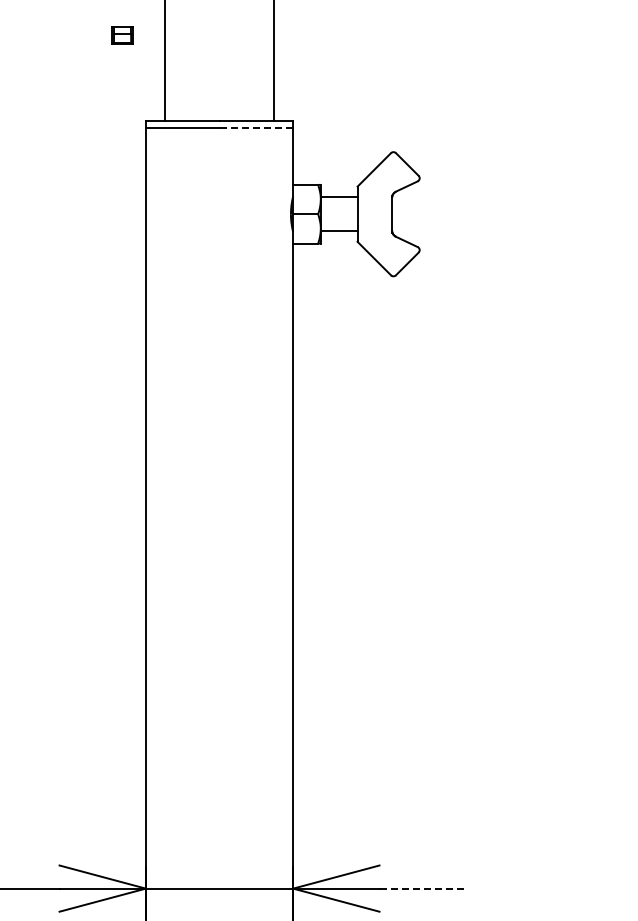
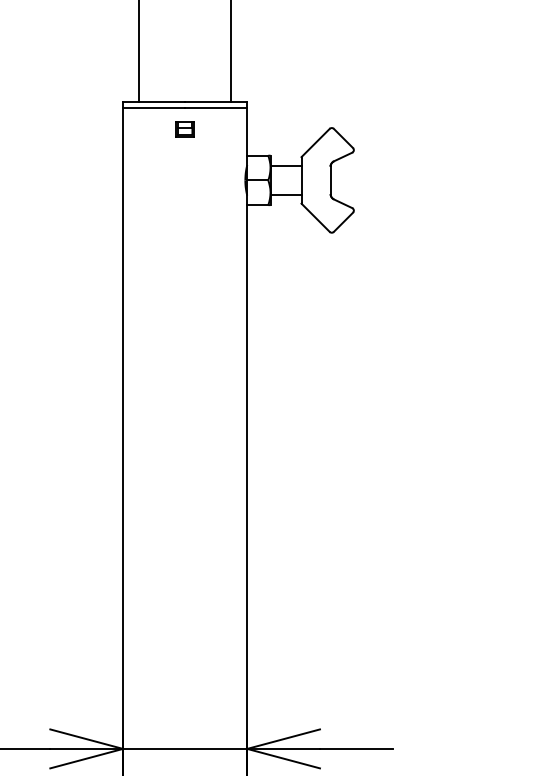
part: (122, 35) -> (185, 129), moved
line: (256, 127) -> (216, 107), dashed -> solid
line: (423, 888) -> (357, 748), dashed -> solid

